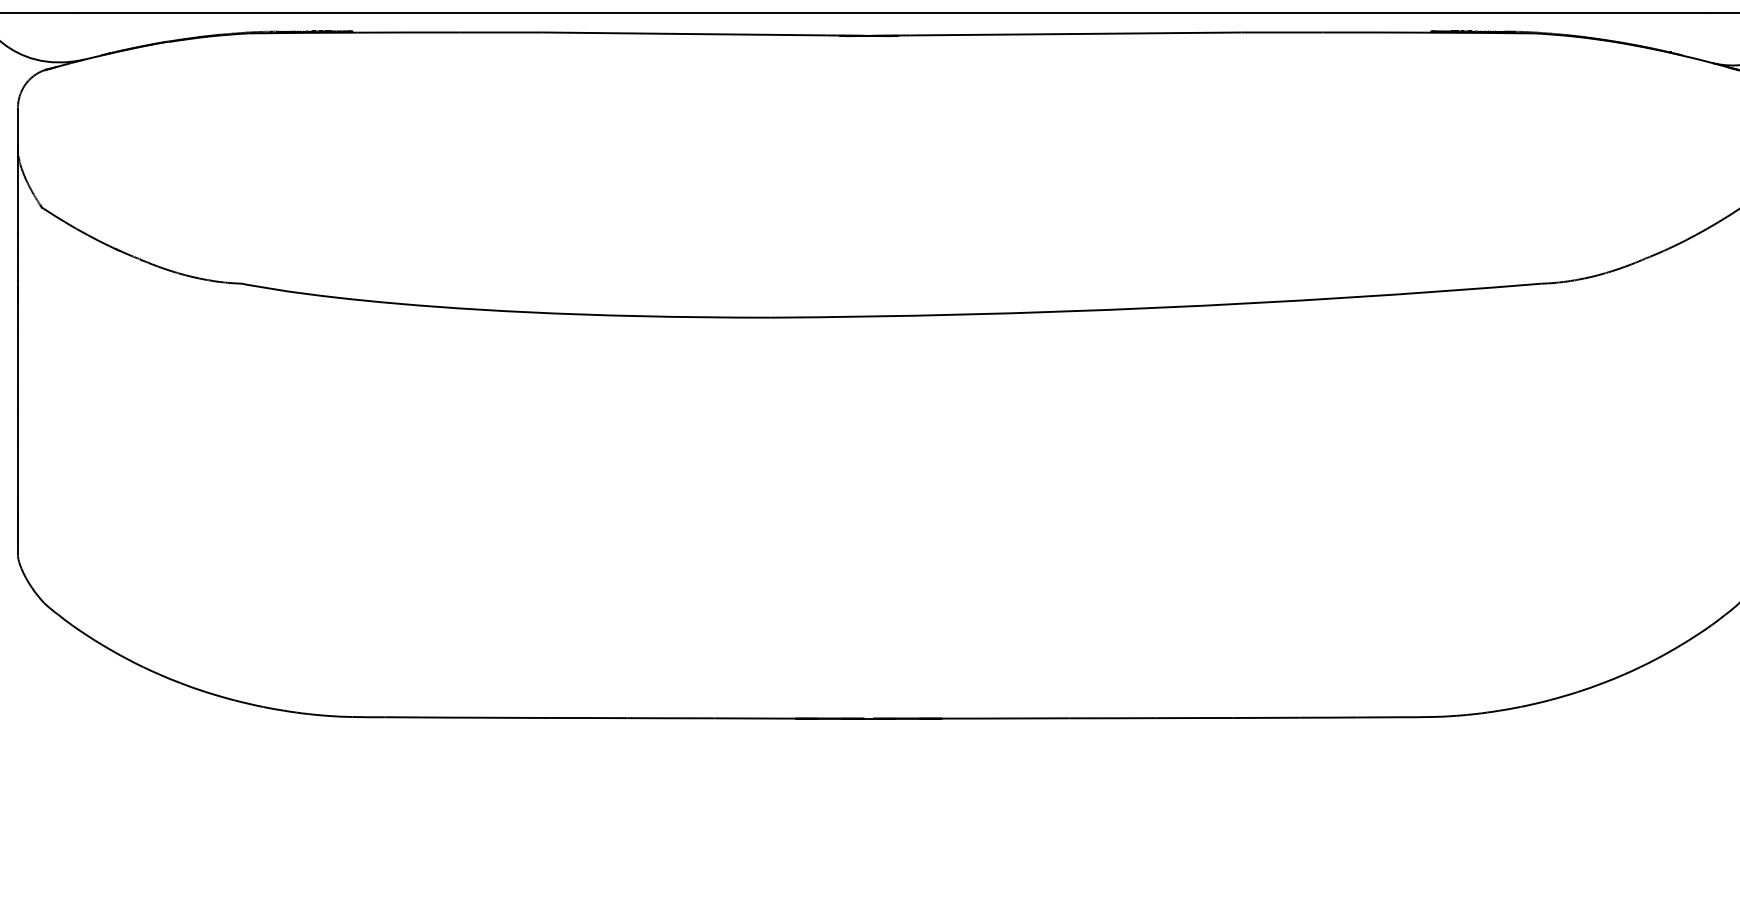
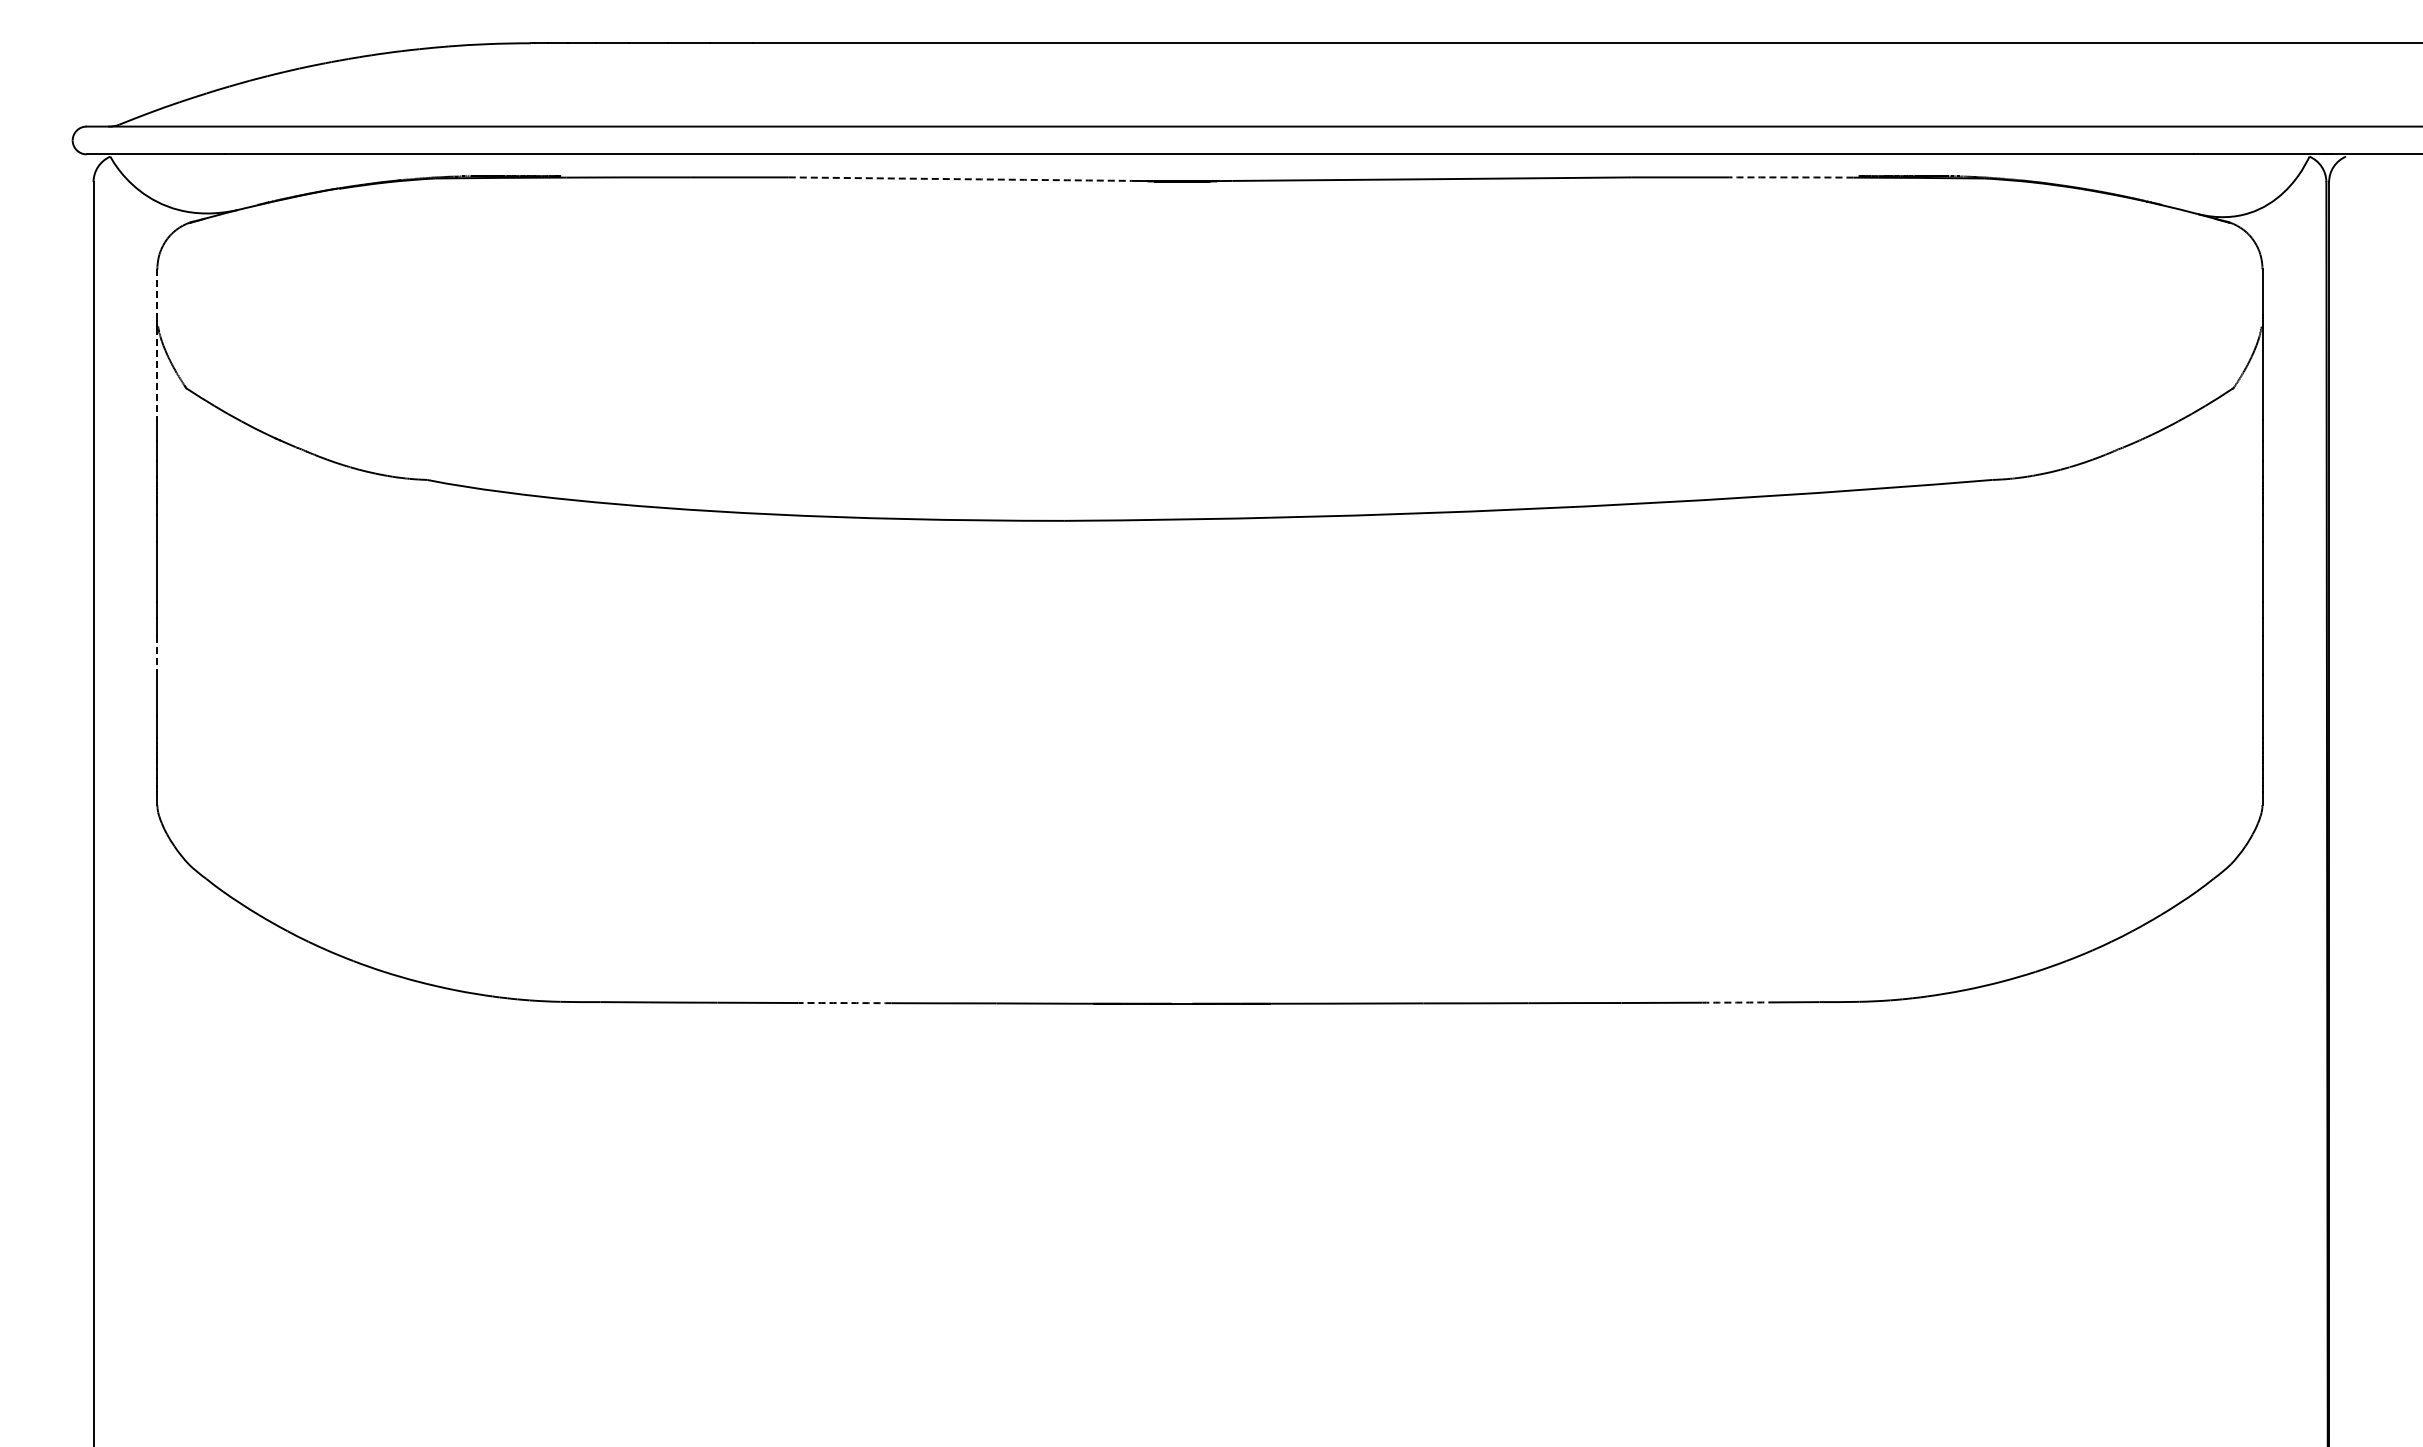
arc: (1374, 32) -> (1791, 177), solid -> dashed
arc: (684, 34) -> (960, 179), solid -> dashed
line: (17, 127) -> (157, 291), solid -> dashed
line: (17, 195) -> (157, 373), solid -> dashed
line: (17, 429) -> (157, 655), solid -> dashed
arc: (1329, 717) -> (1736, 1002), solid -> dashed
arc: (588, 718) -> (844, 1003), solid -> dashed

